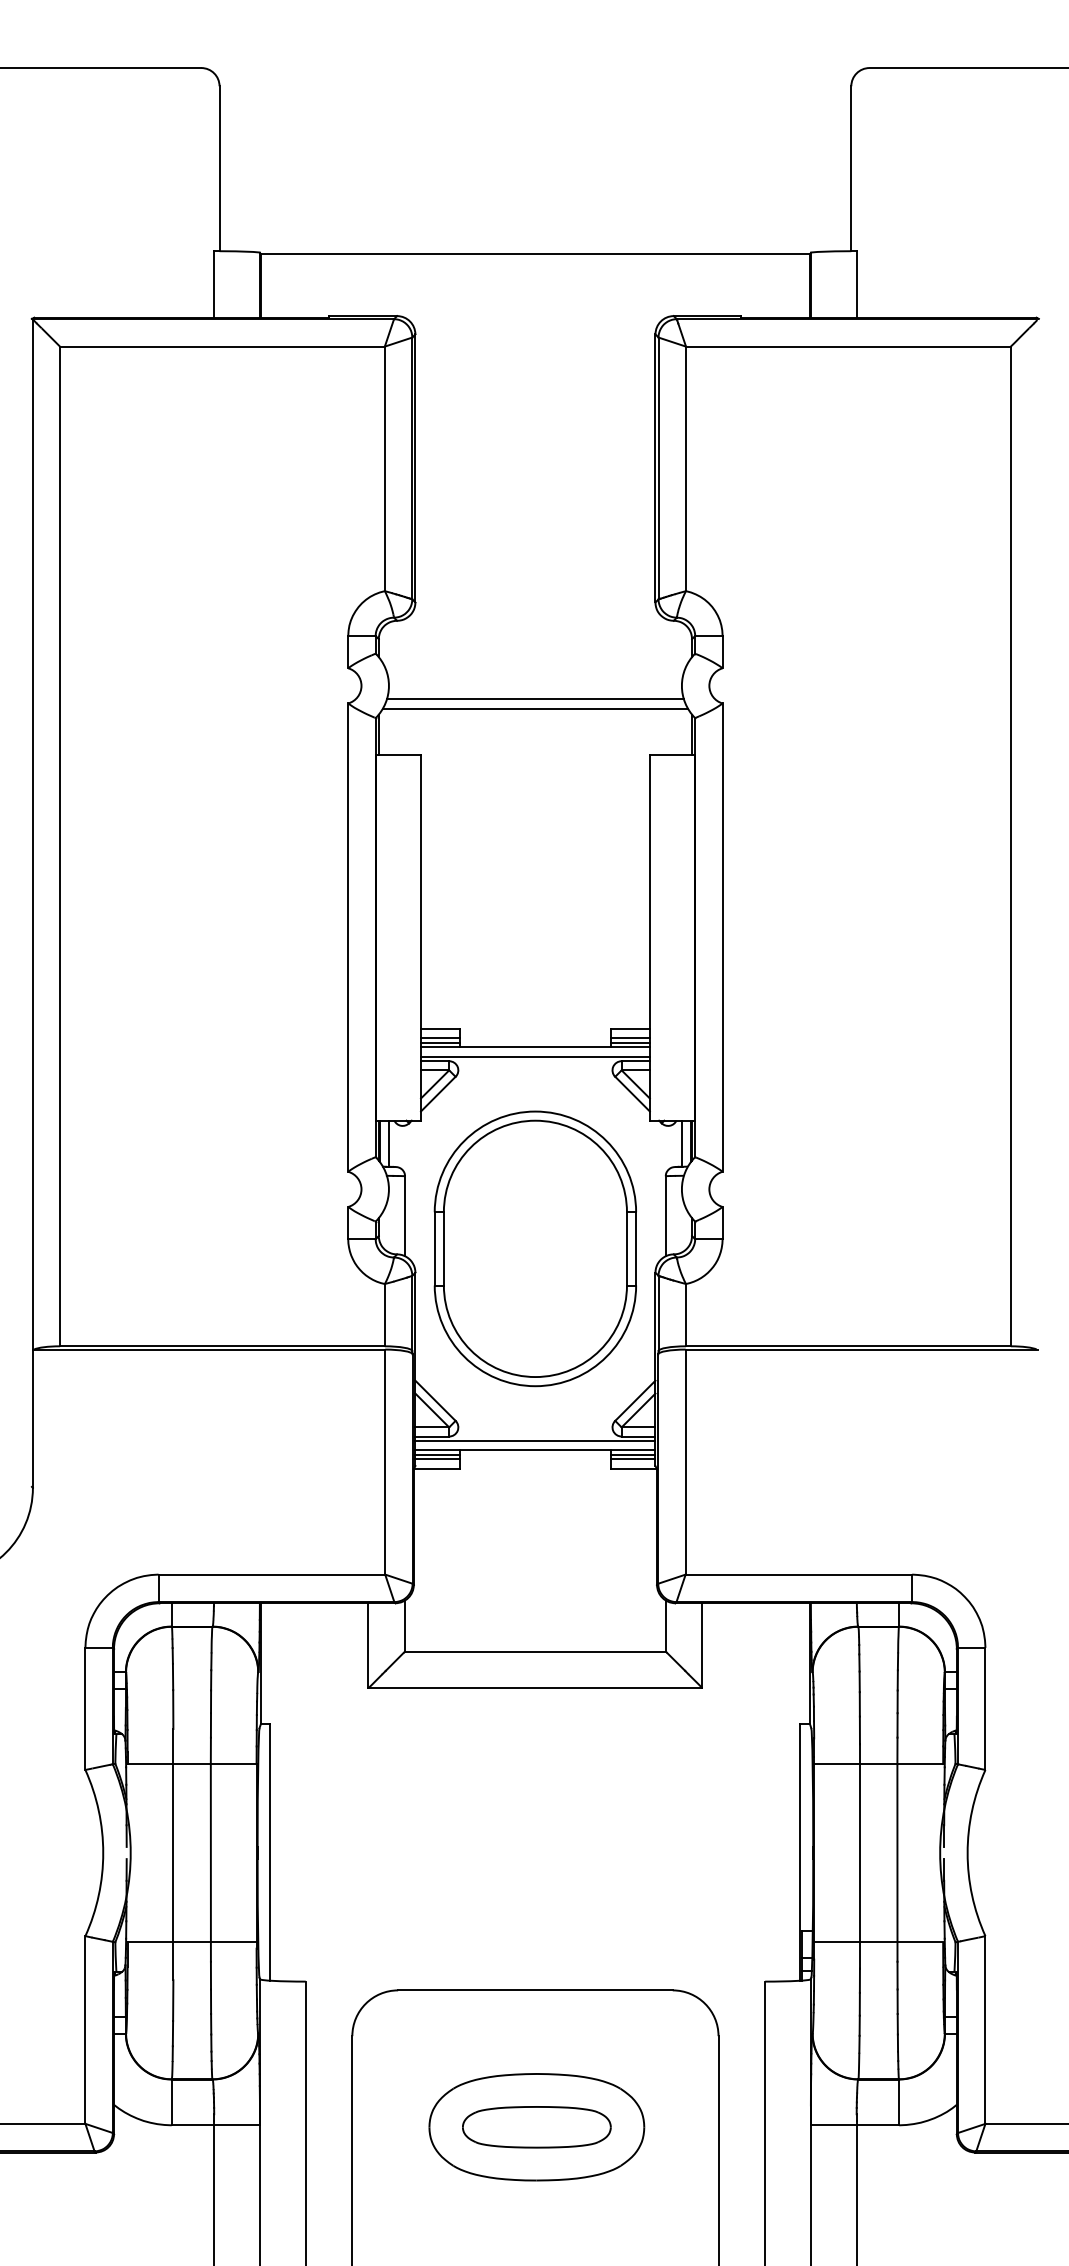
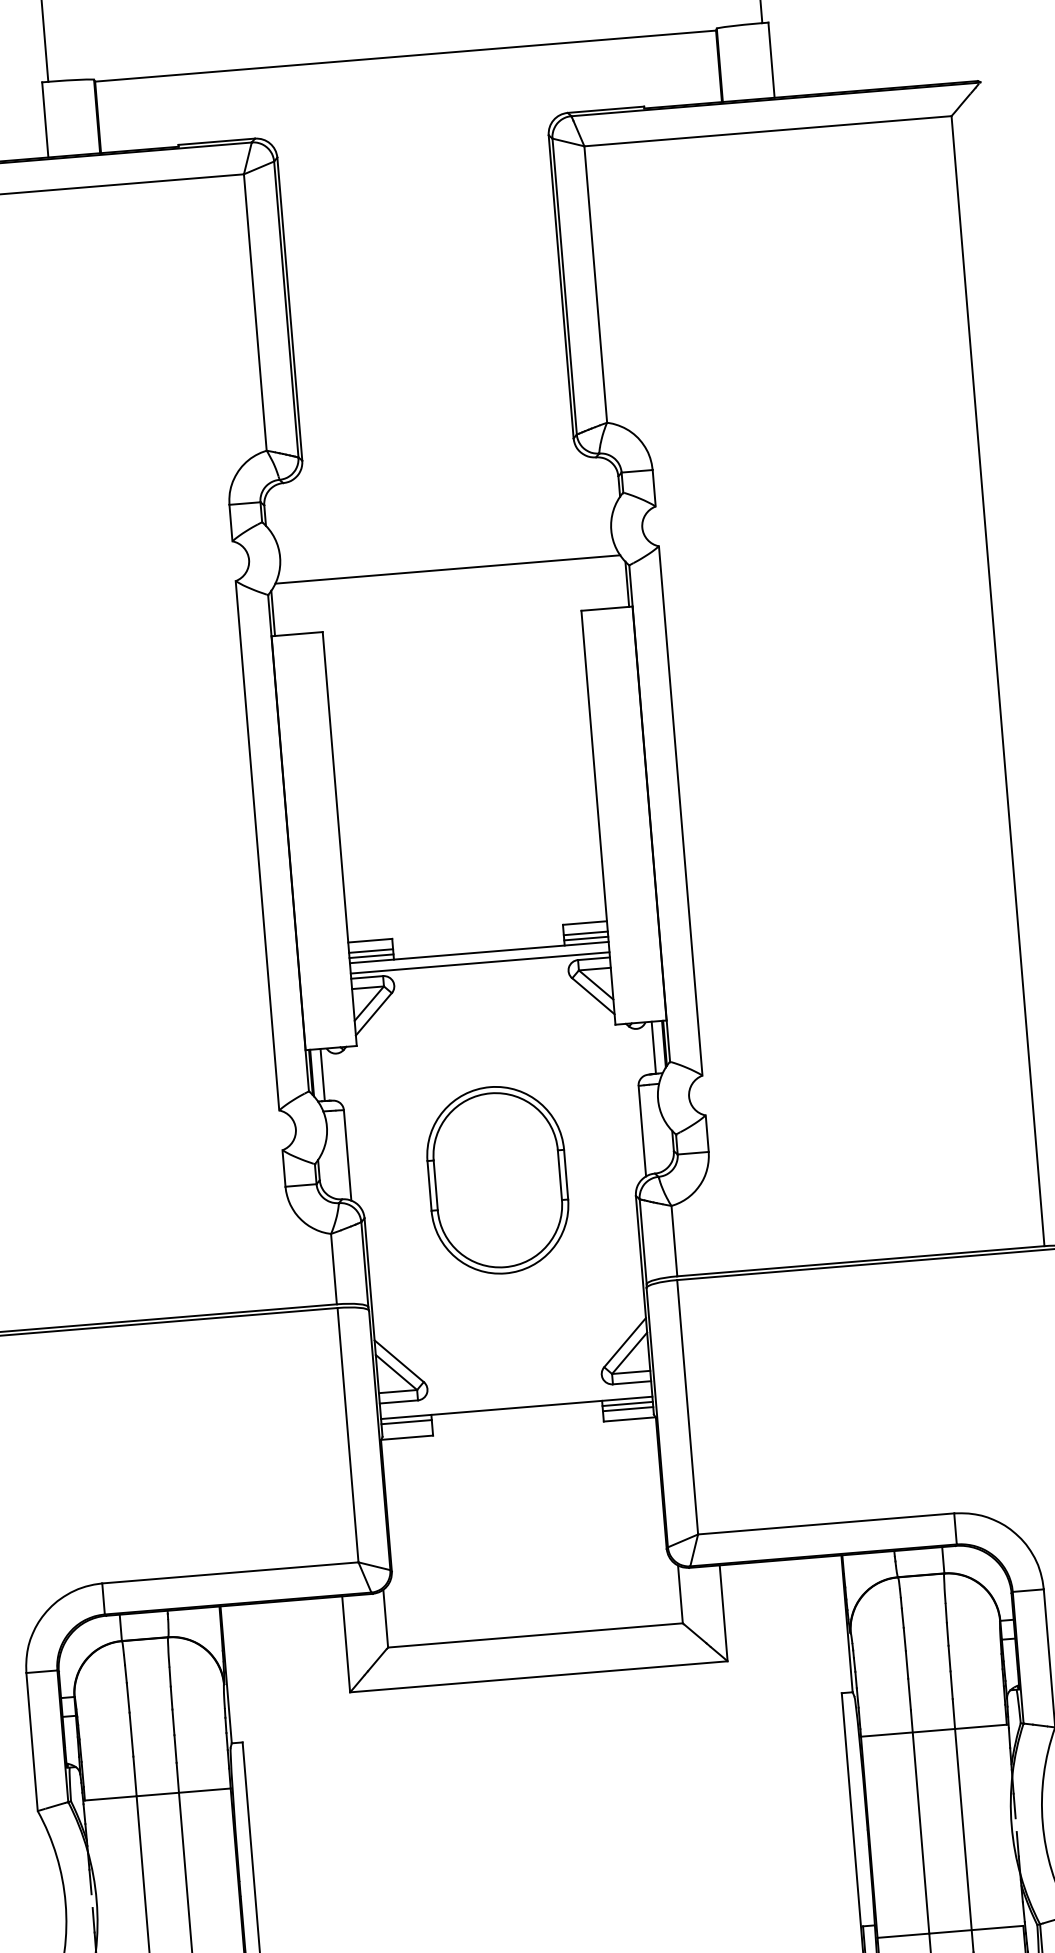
line: (535, 699) -> (447, 559), removed
part: (534, 1248) -> (496, 1179), size x0.6
line: (535, 1441) -> (516, 1397), removed
line: (437, 1459) -> (406, 1427), removed

